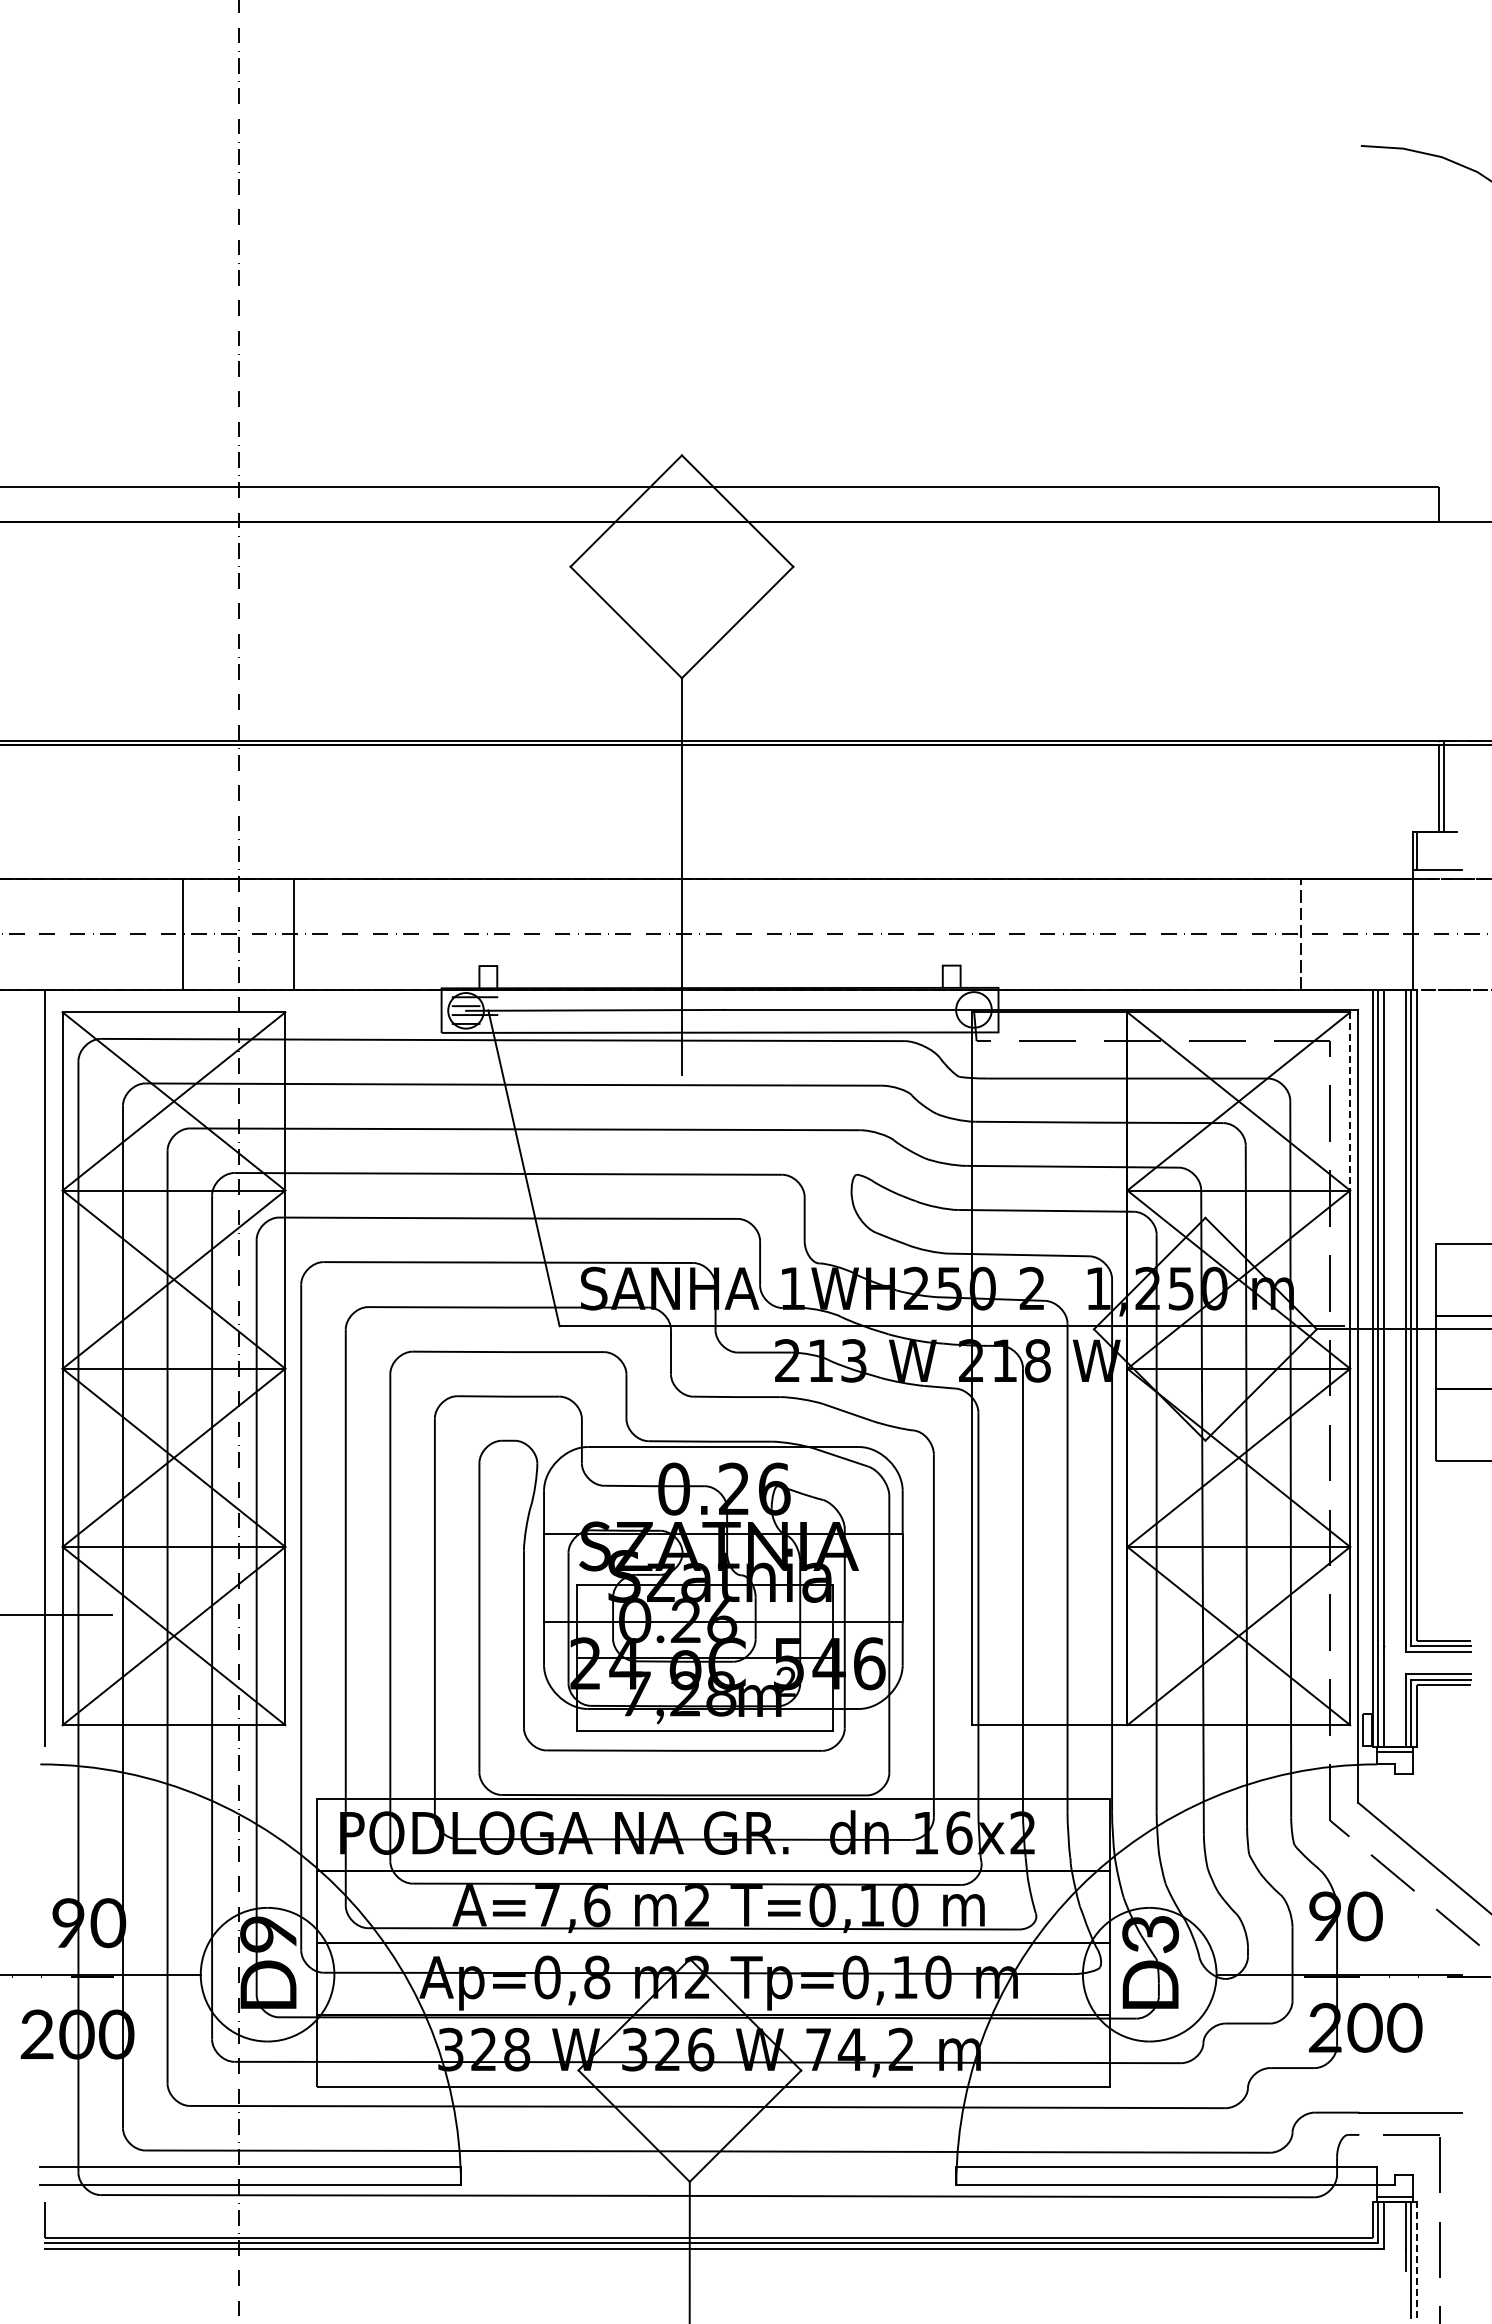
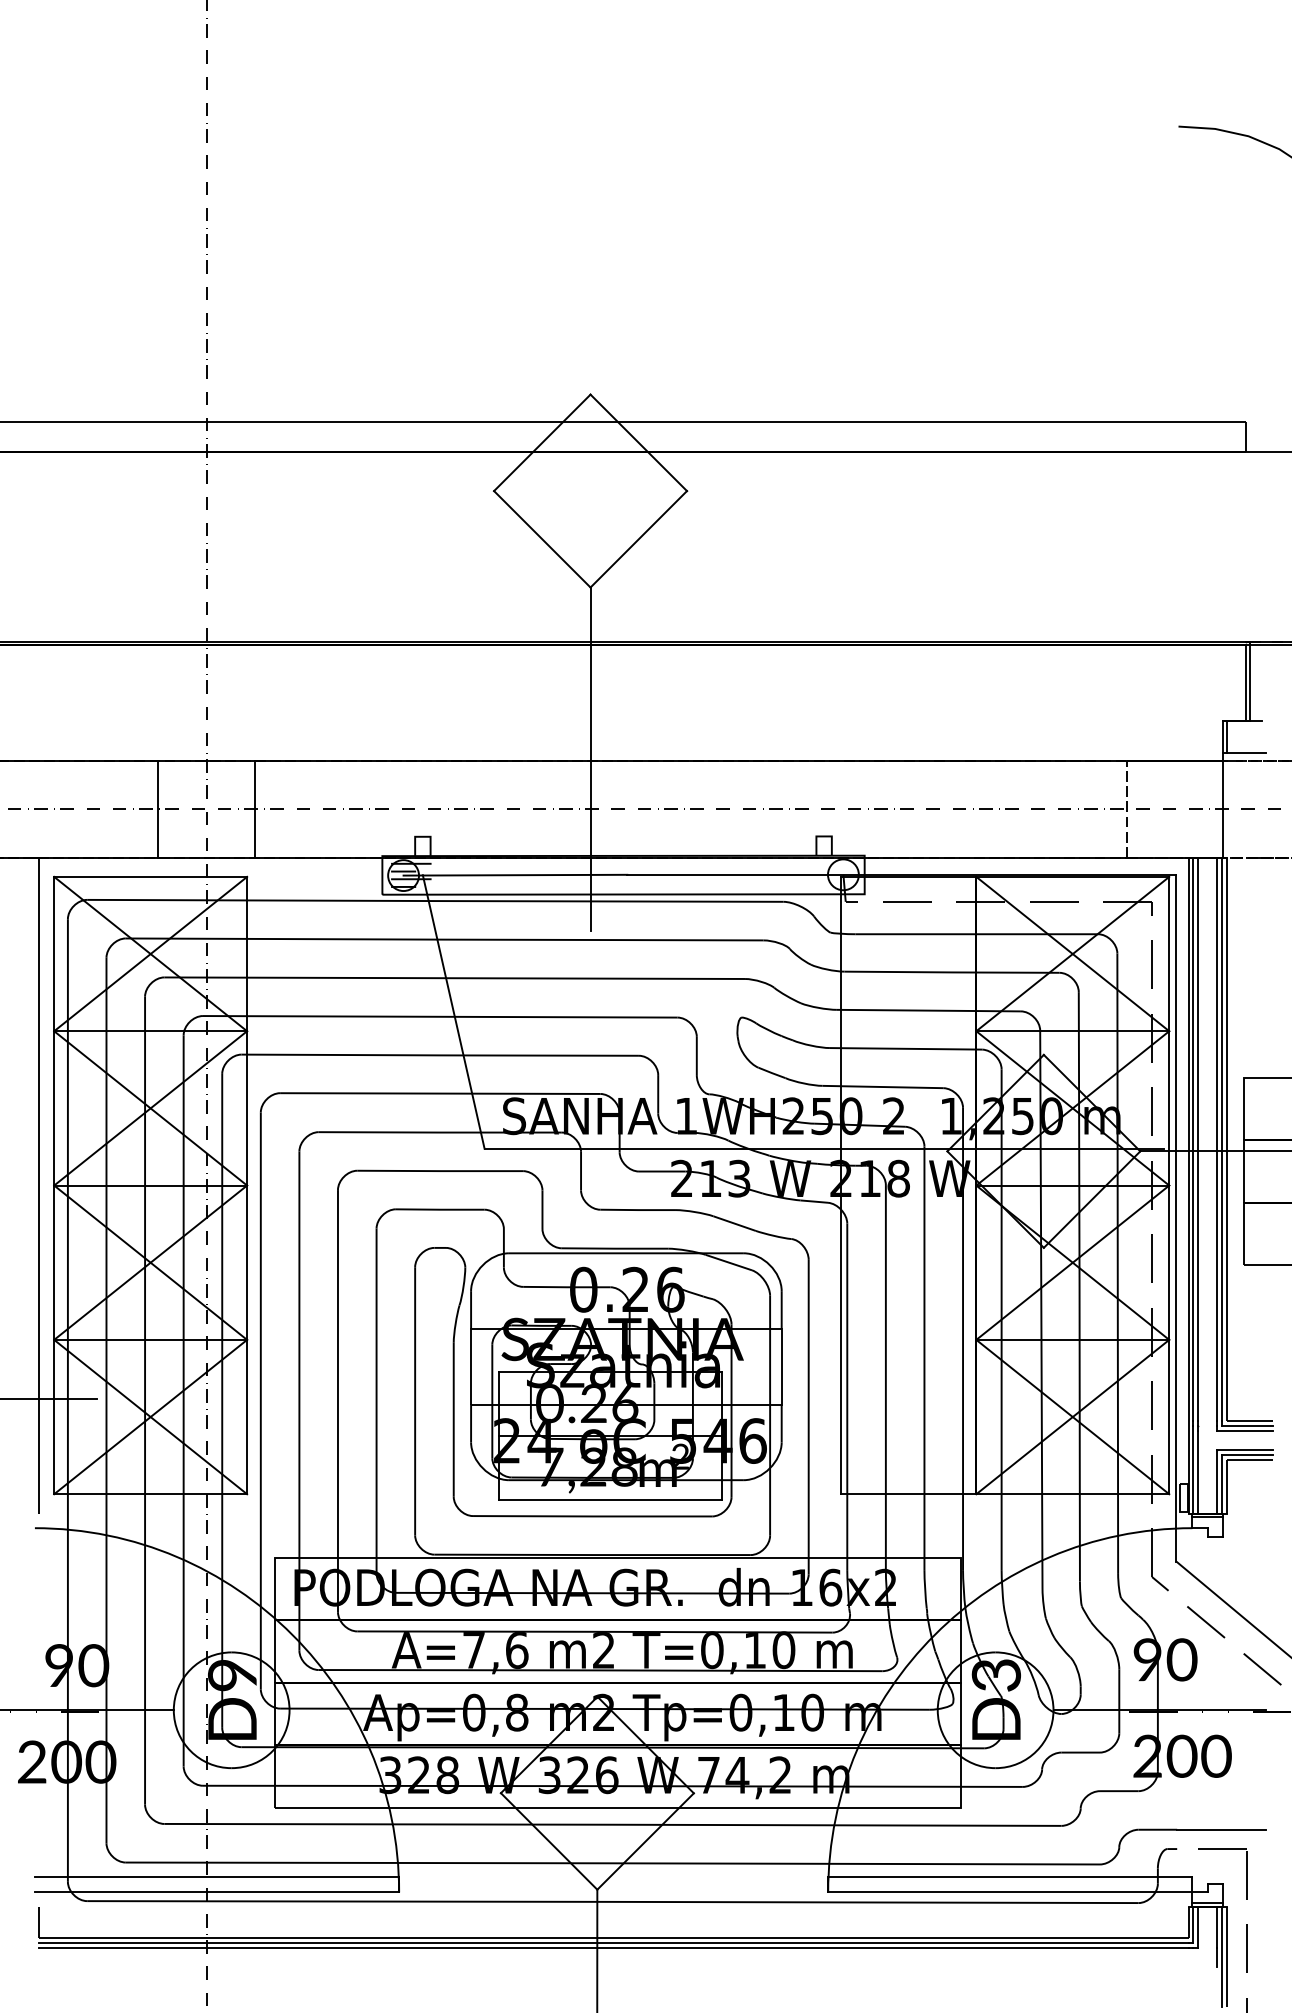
line: (1350, 1101) -> (1169, 954), dashed -> solid
line: (1417, 2259) -> (1227, 1956), dashed -> solid

